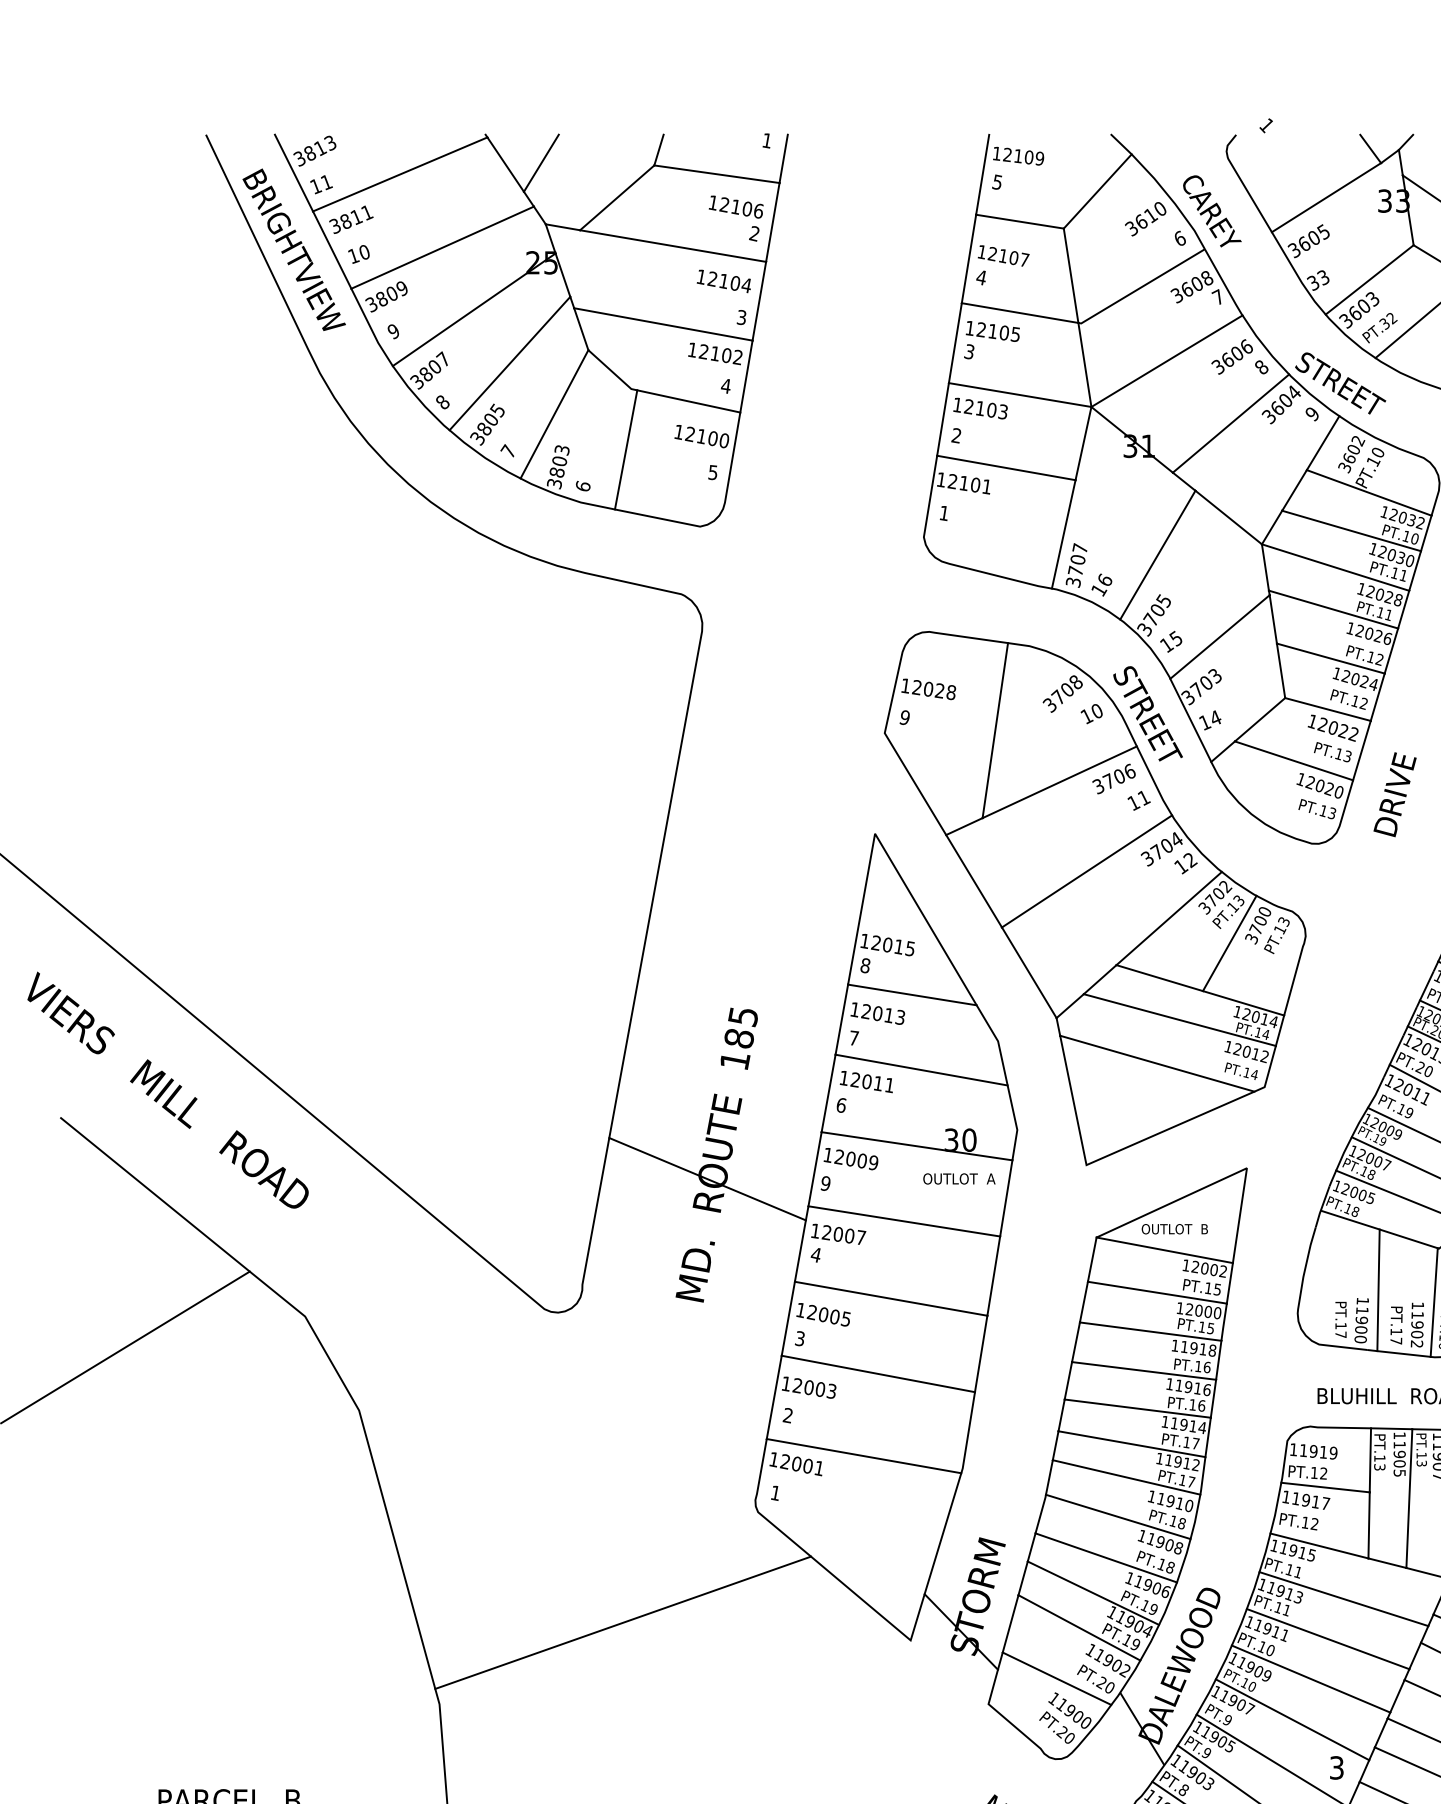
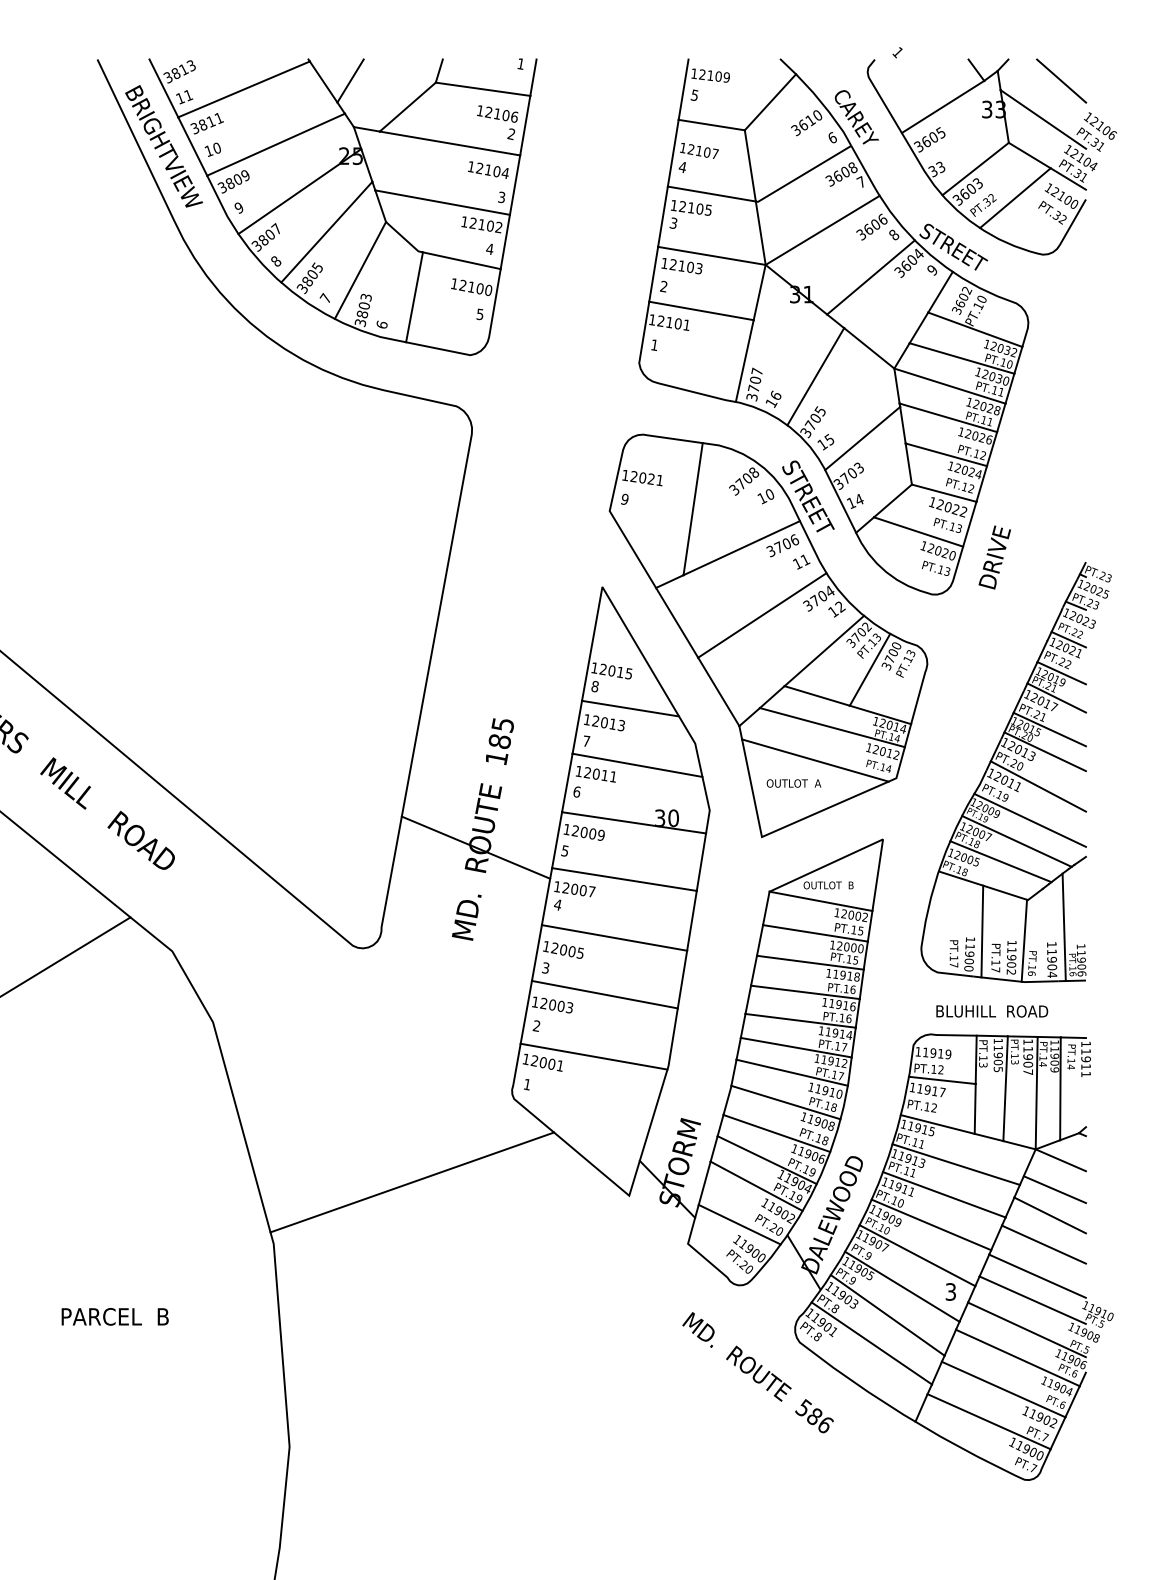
text: (950, 692) -> (659, 480), 12028 -> 12021
text: (958, 1178) -> (793, 783), moved
text: (824, 1182) -> (564, 850), 9 -> 5

